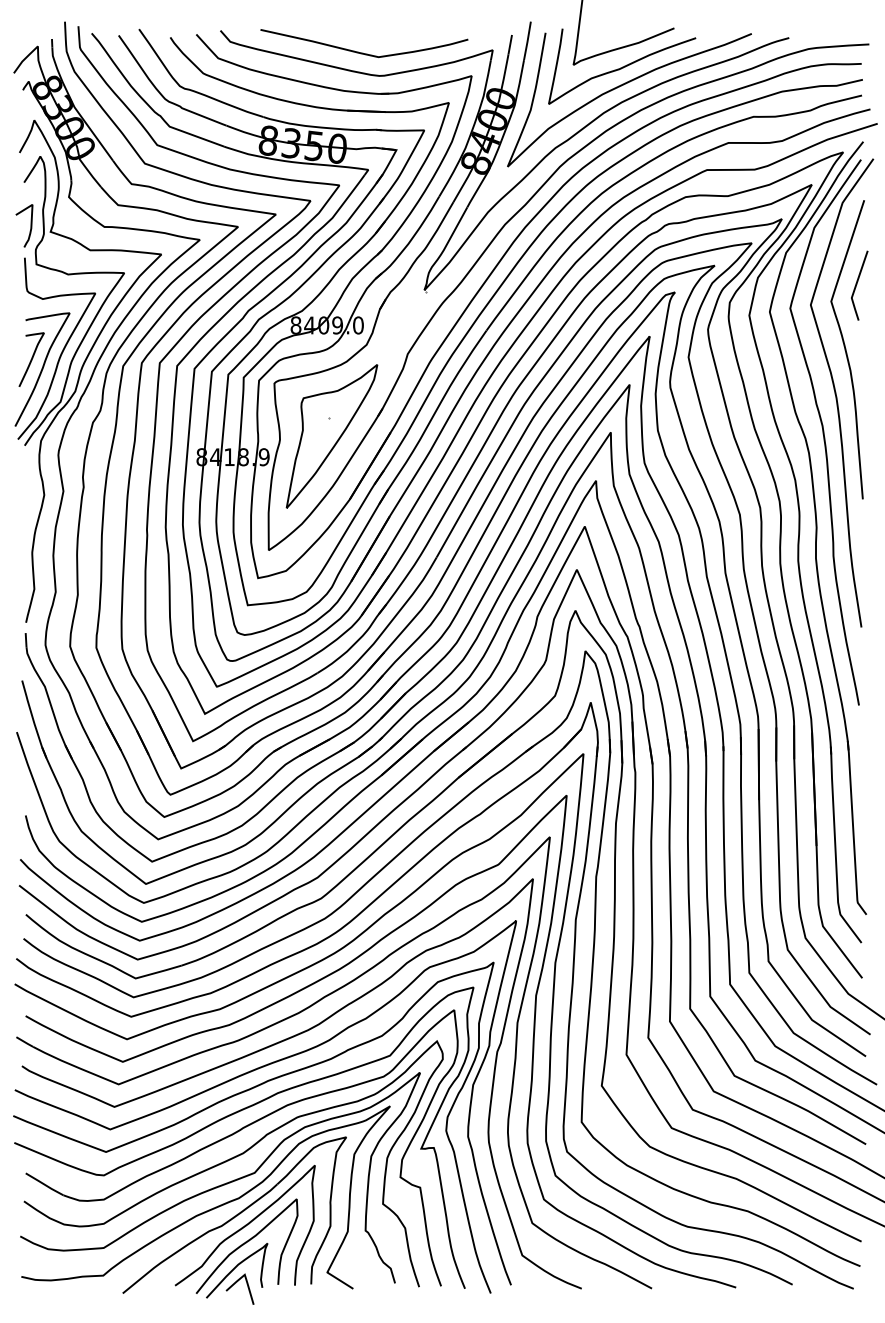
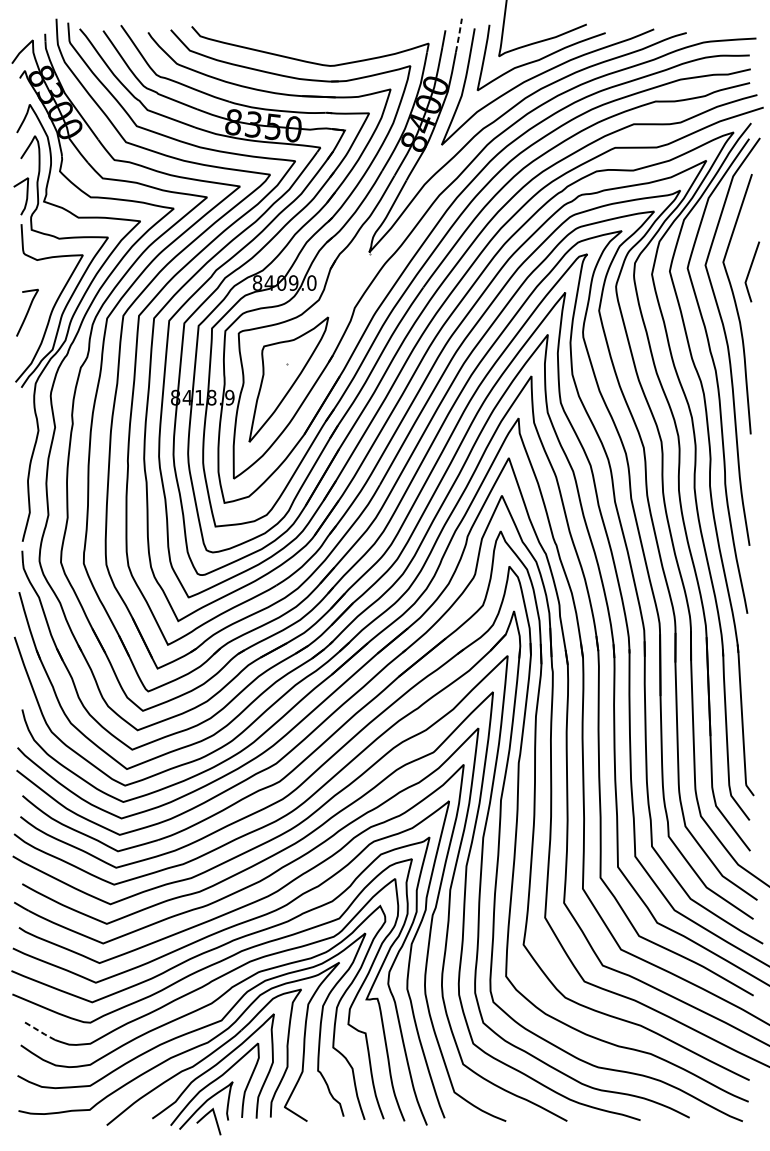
line: (527, 41) -> (458, 35), solid -> dashed
curve: (363, 52) -> (316, 45), removed
line: (857, 284) -> (750, 270), moved
curve: (42, 369) -> (36, 321), removed
line: (44, 1184) -> (38, 1030), solid -> dashed

